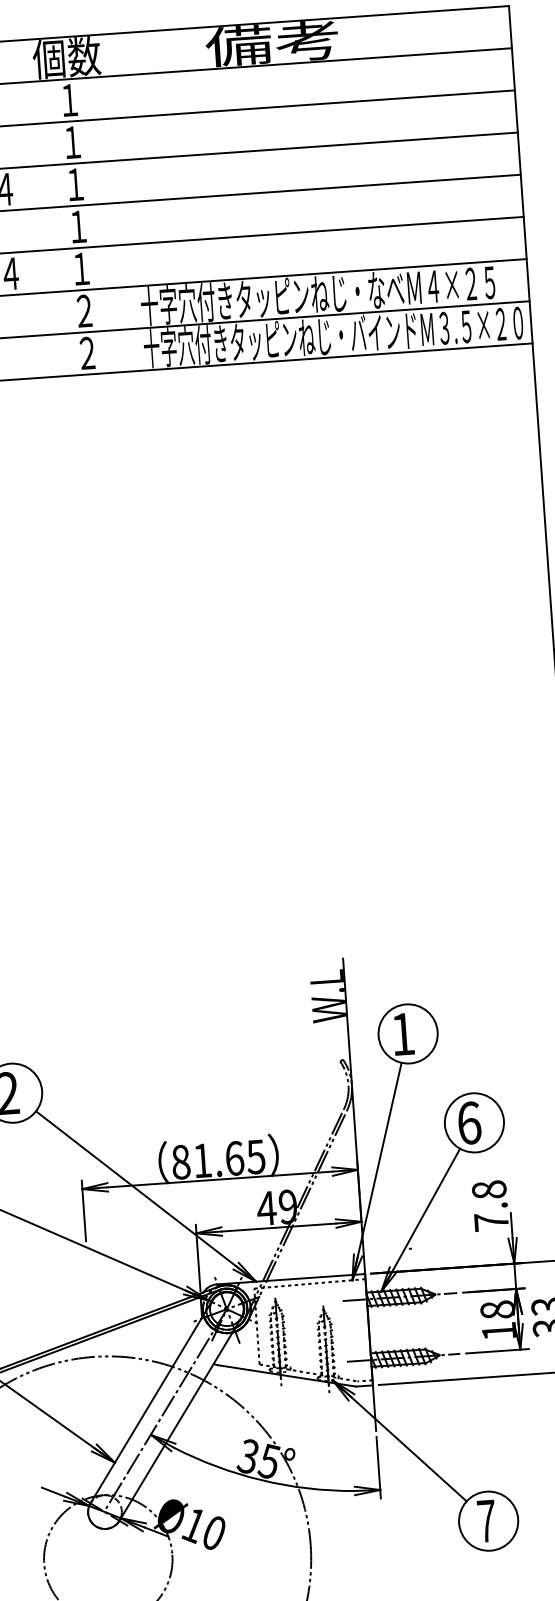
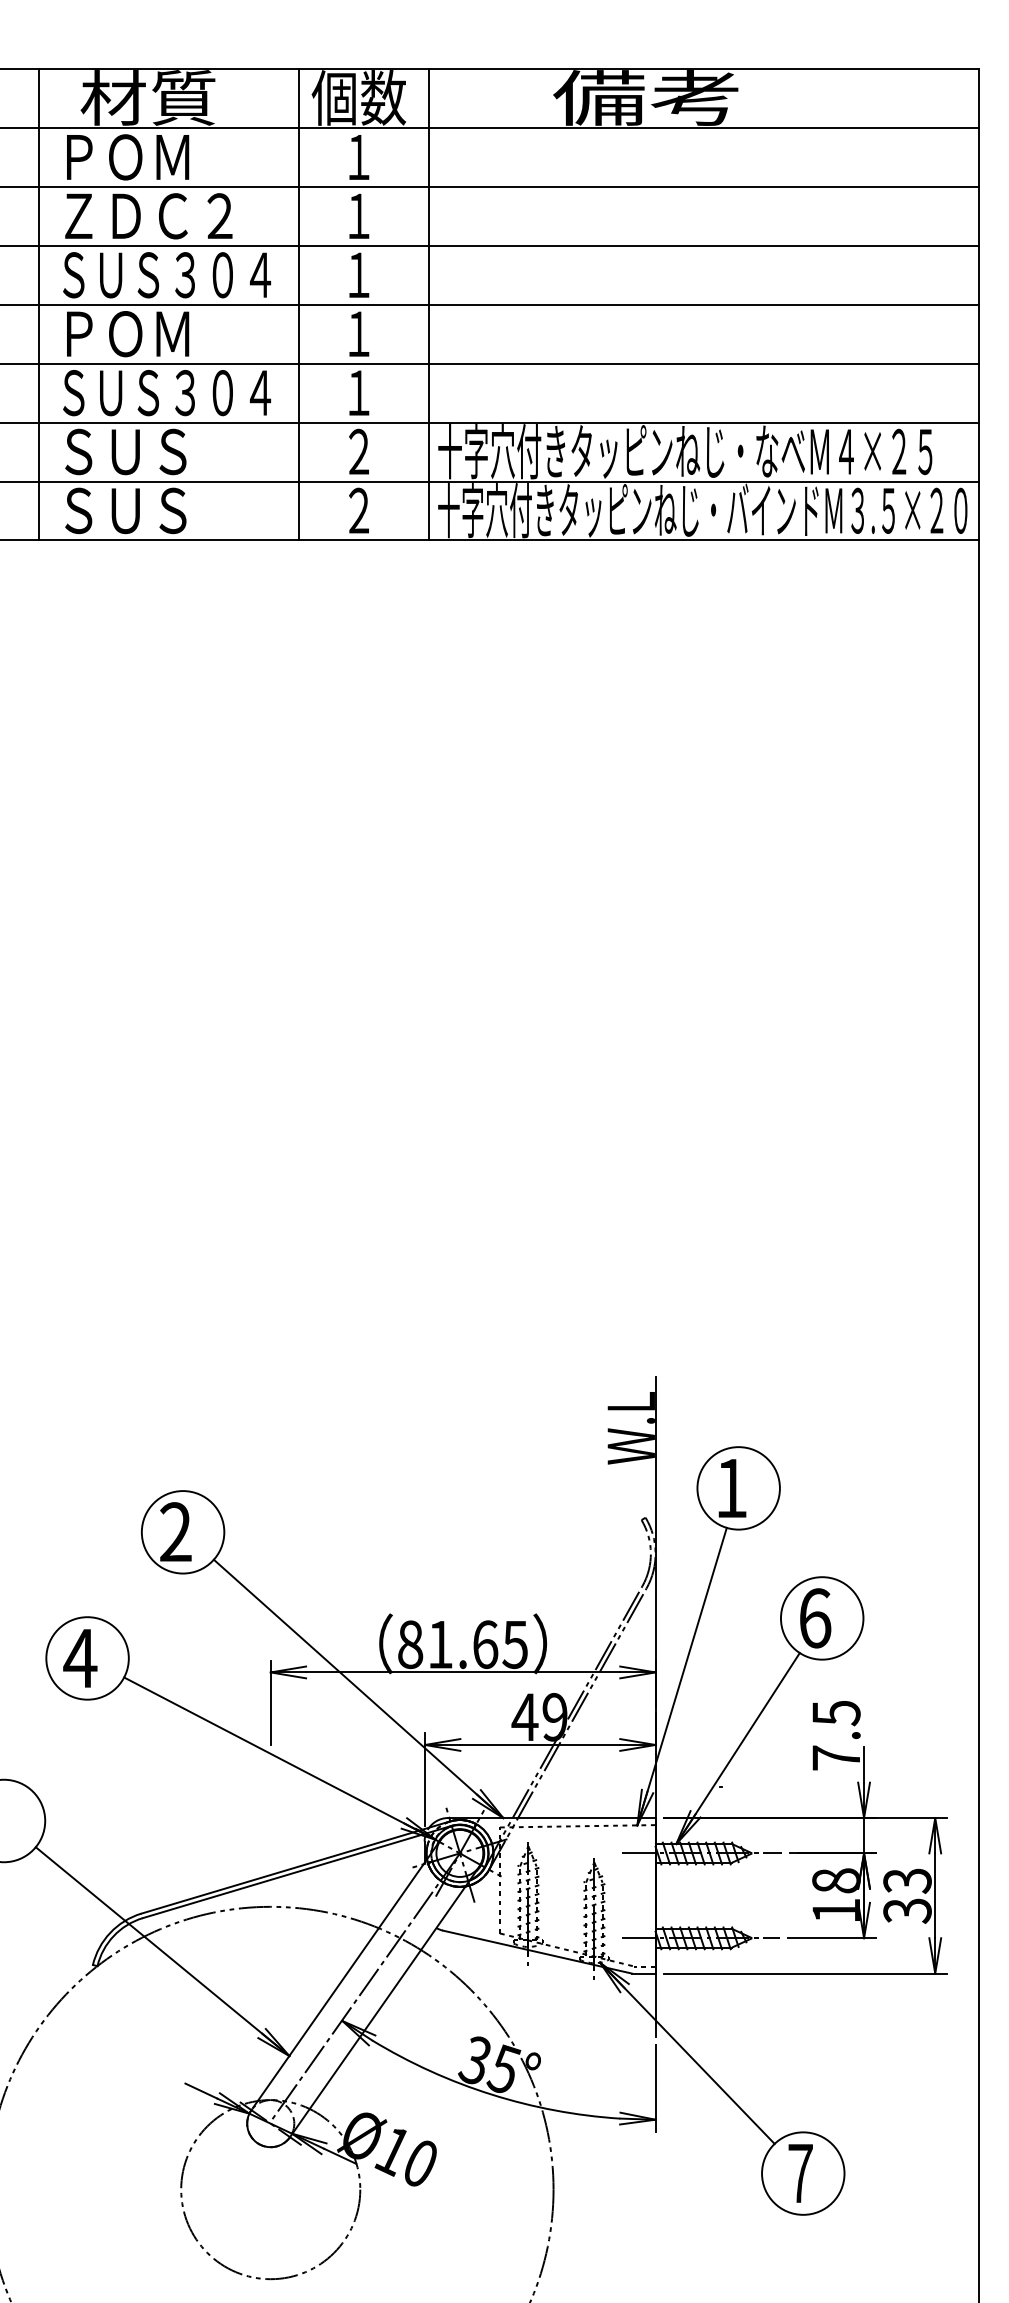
line: (126, 202) -> (428, 304), added
line: (33, 208) -> (298, 304), added
text: (489, 1190) -> (836, 1713), 7.8 -> 7.5

